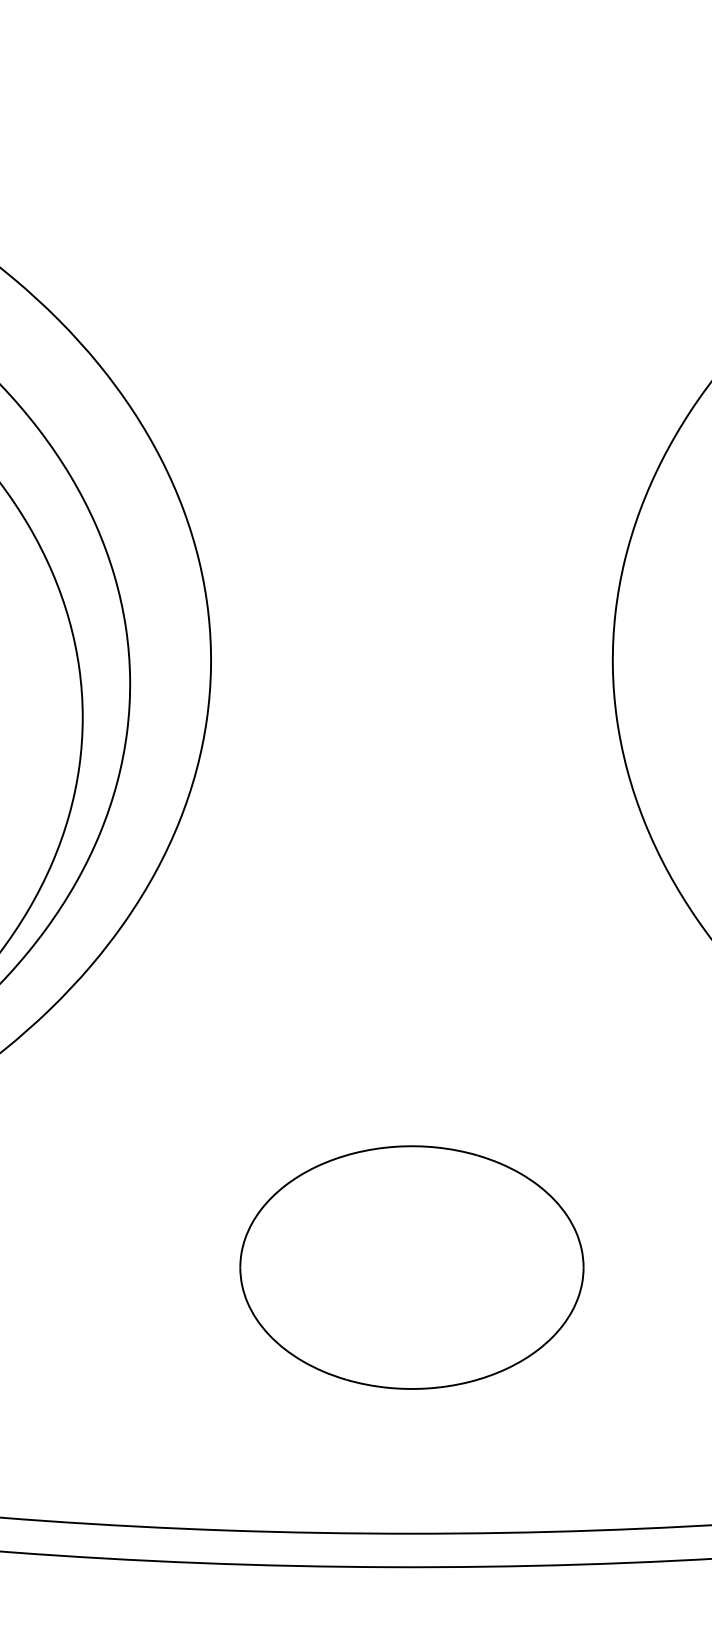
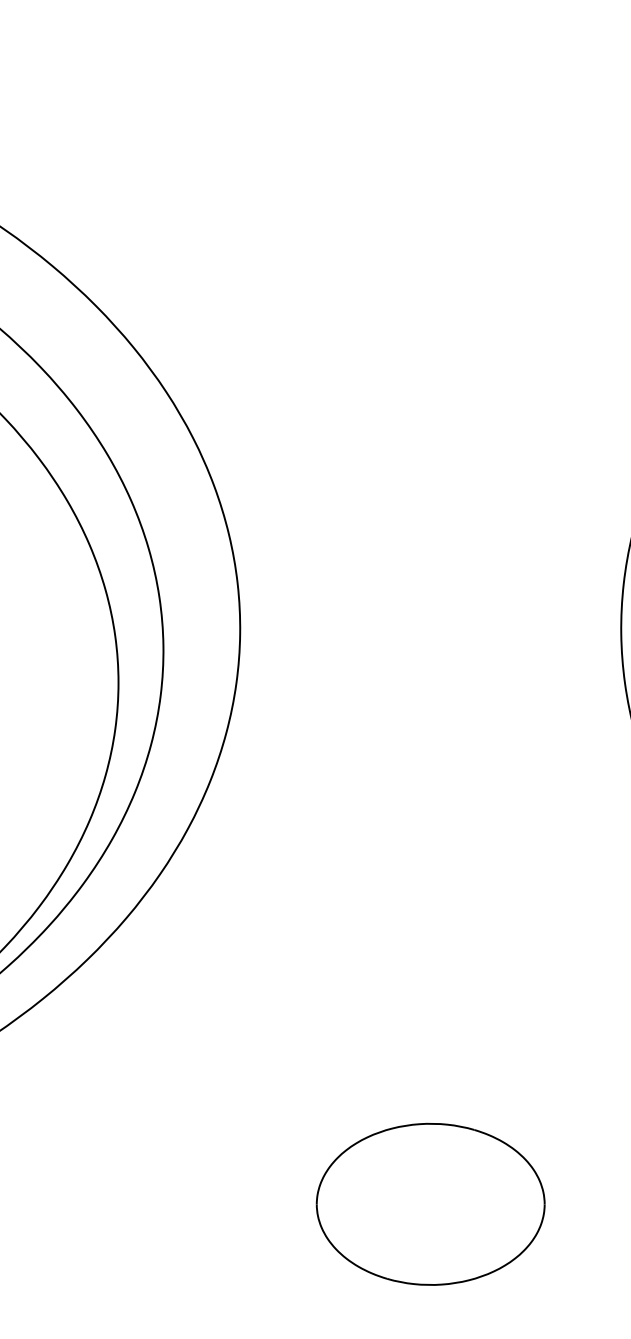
part: (411, 1267) -> (430, 1204), size x0.7

